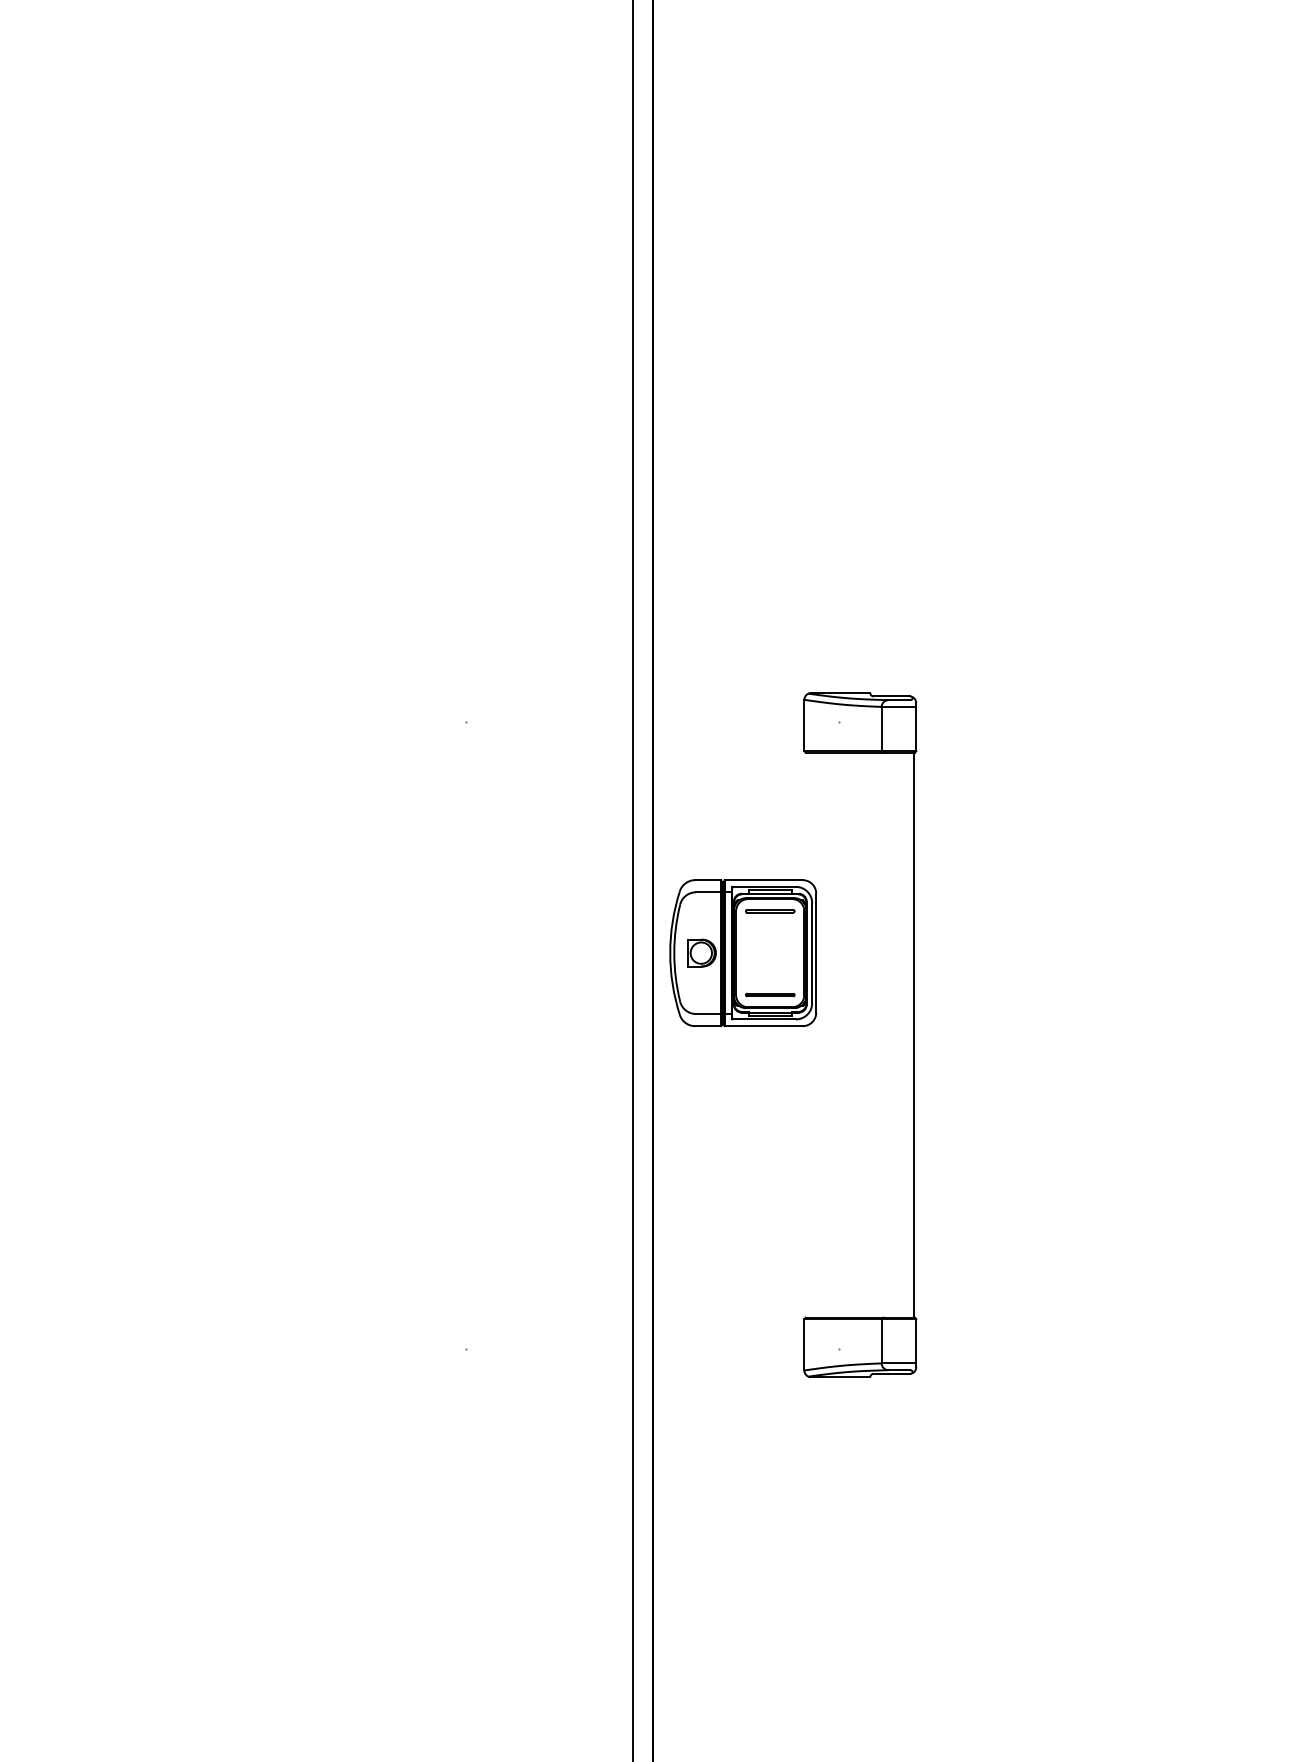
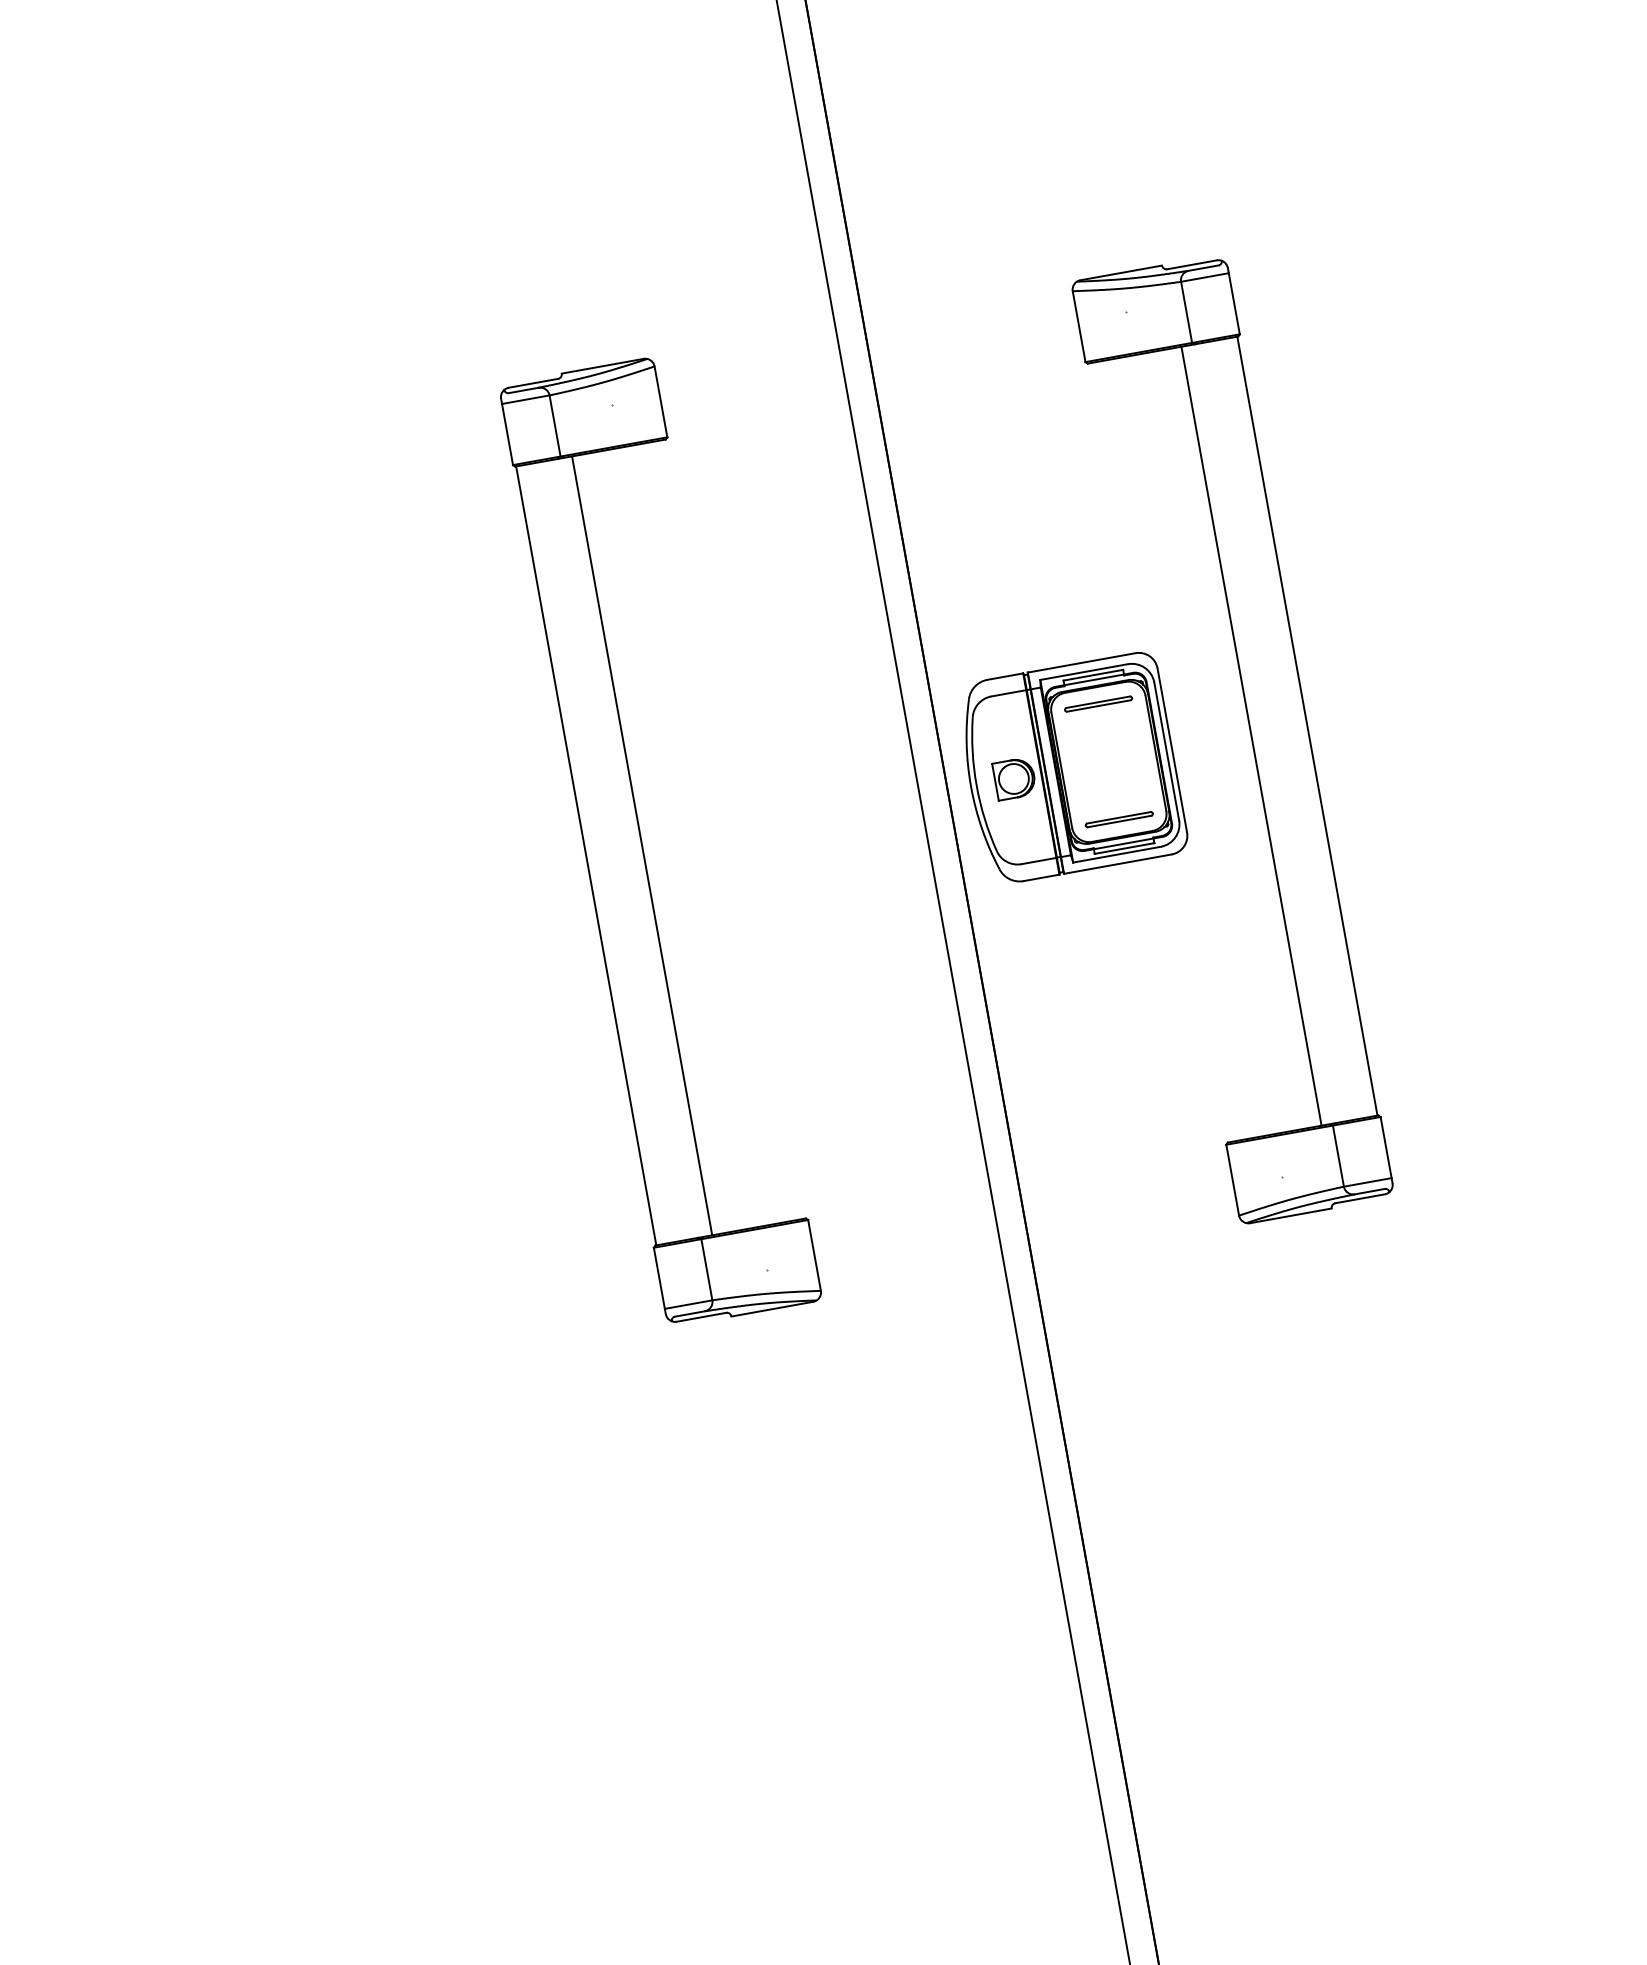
part: (743, 953) -> (1072, 768), moved
part: (432, 1034) -> (643, 844), added
line: (873, 1034) -> (1251, 735), added

